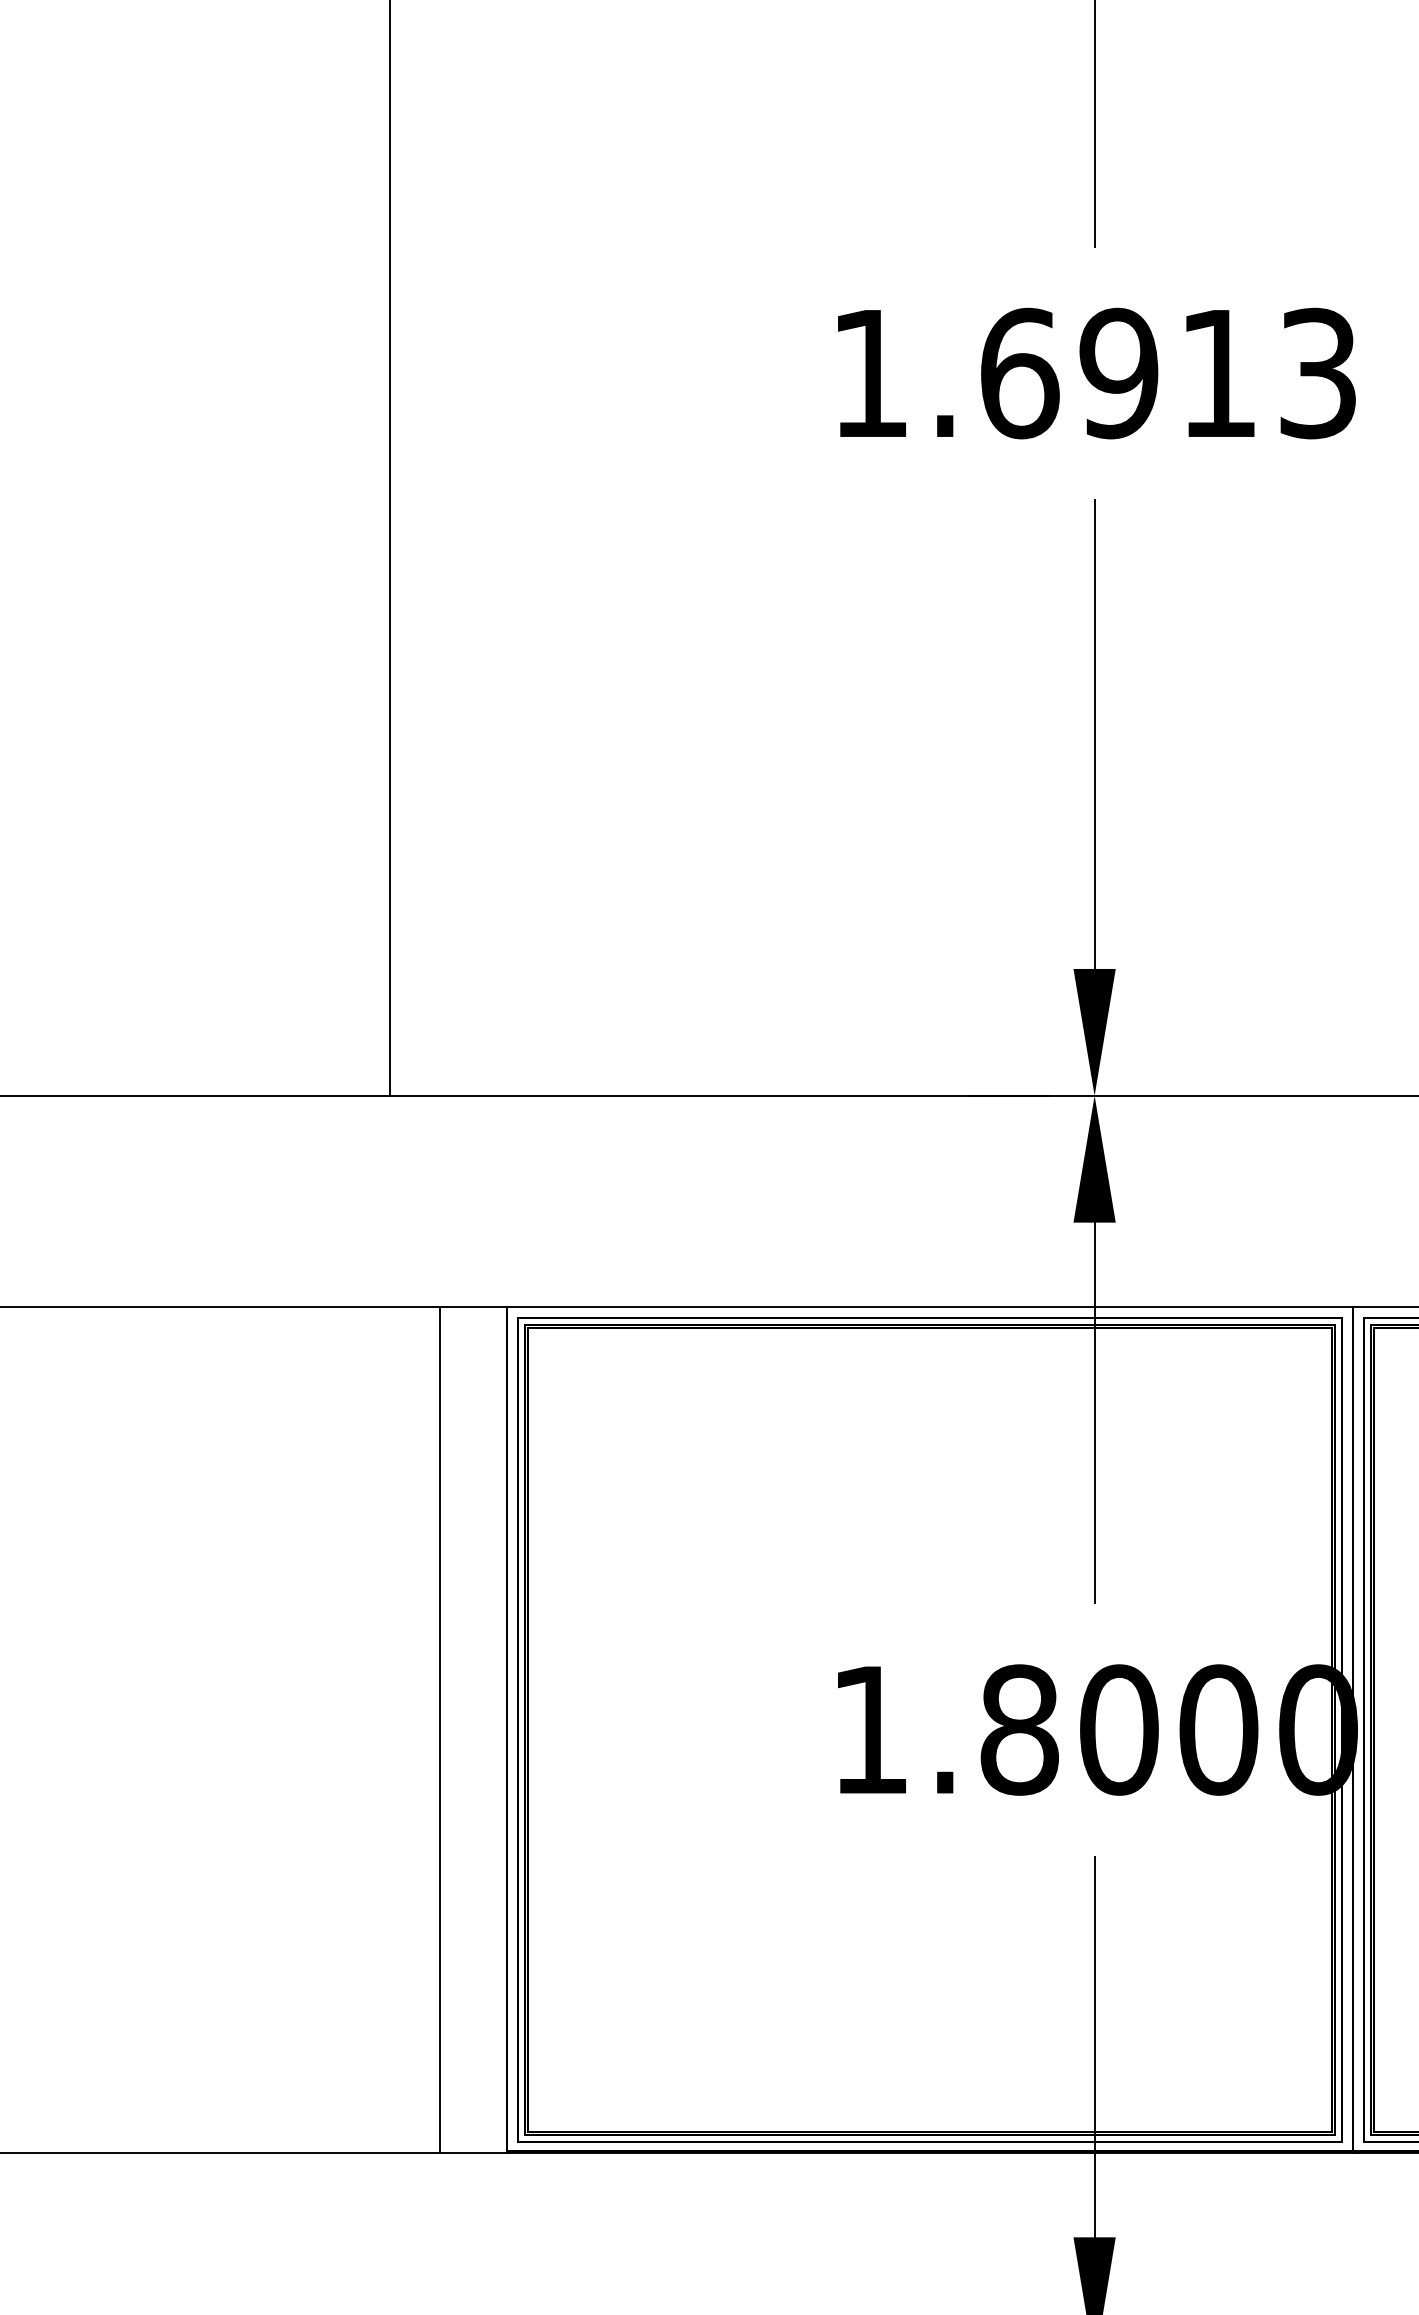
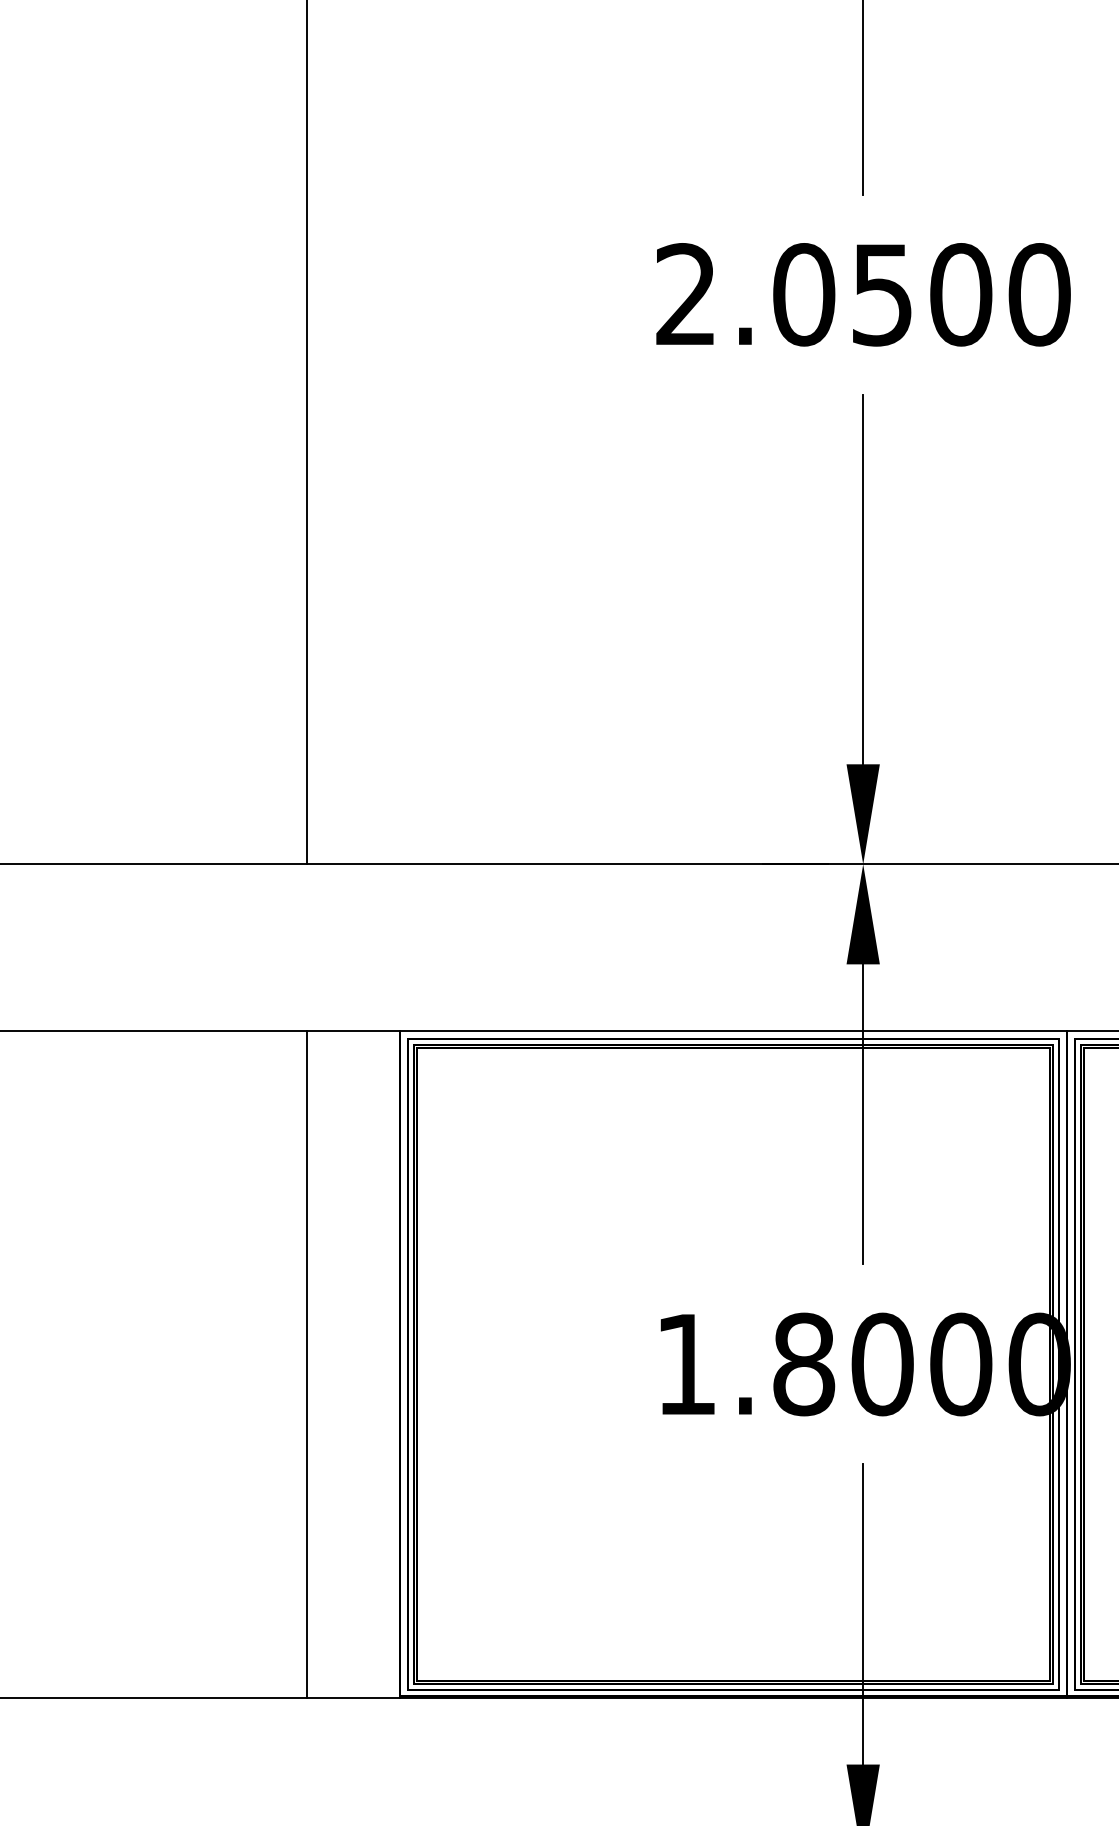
text: (1094, 373) -> (863, 294), 1.6913 -> 2.0500
line: (439, 1729) -> (307, 1364), moved

